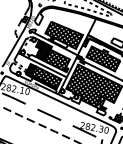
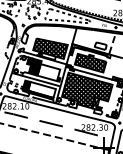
hatch: (56, 60) -> (48, 72), removed
hatch: (46, 76) -> (41, 89), removed

